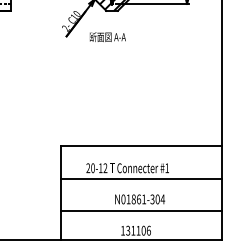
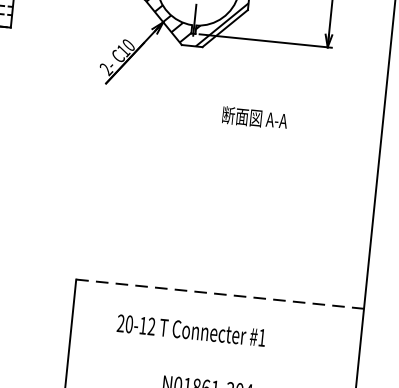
text: (107, 36) -> (254, 116), moved
line: (142, 146) -> (221, 294), solid -> dashed
line: (141, 178) -> (214, 351), removed

